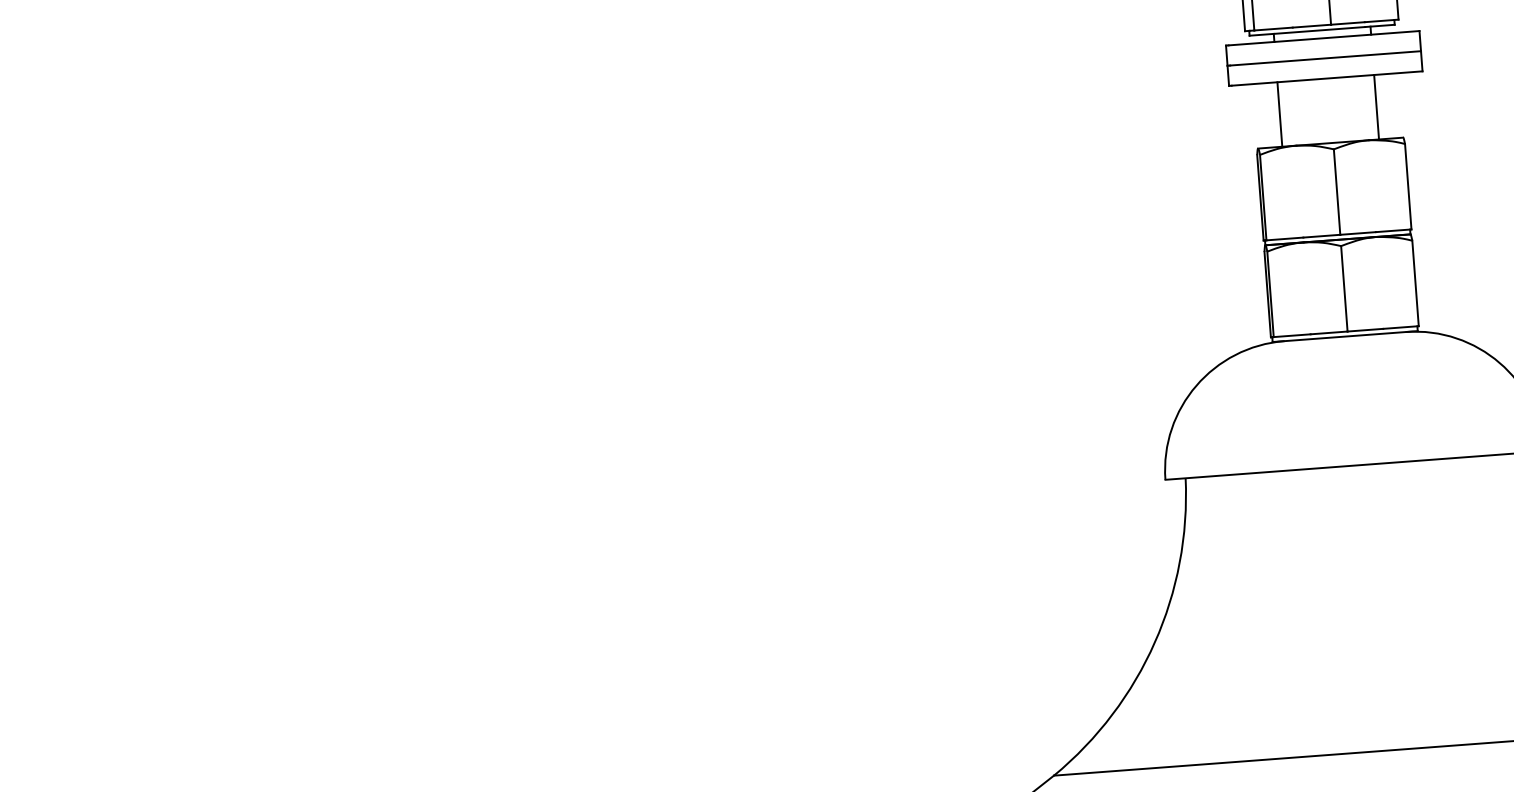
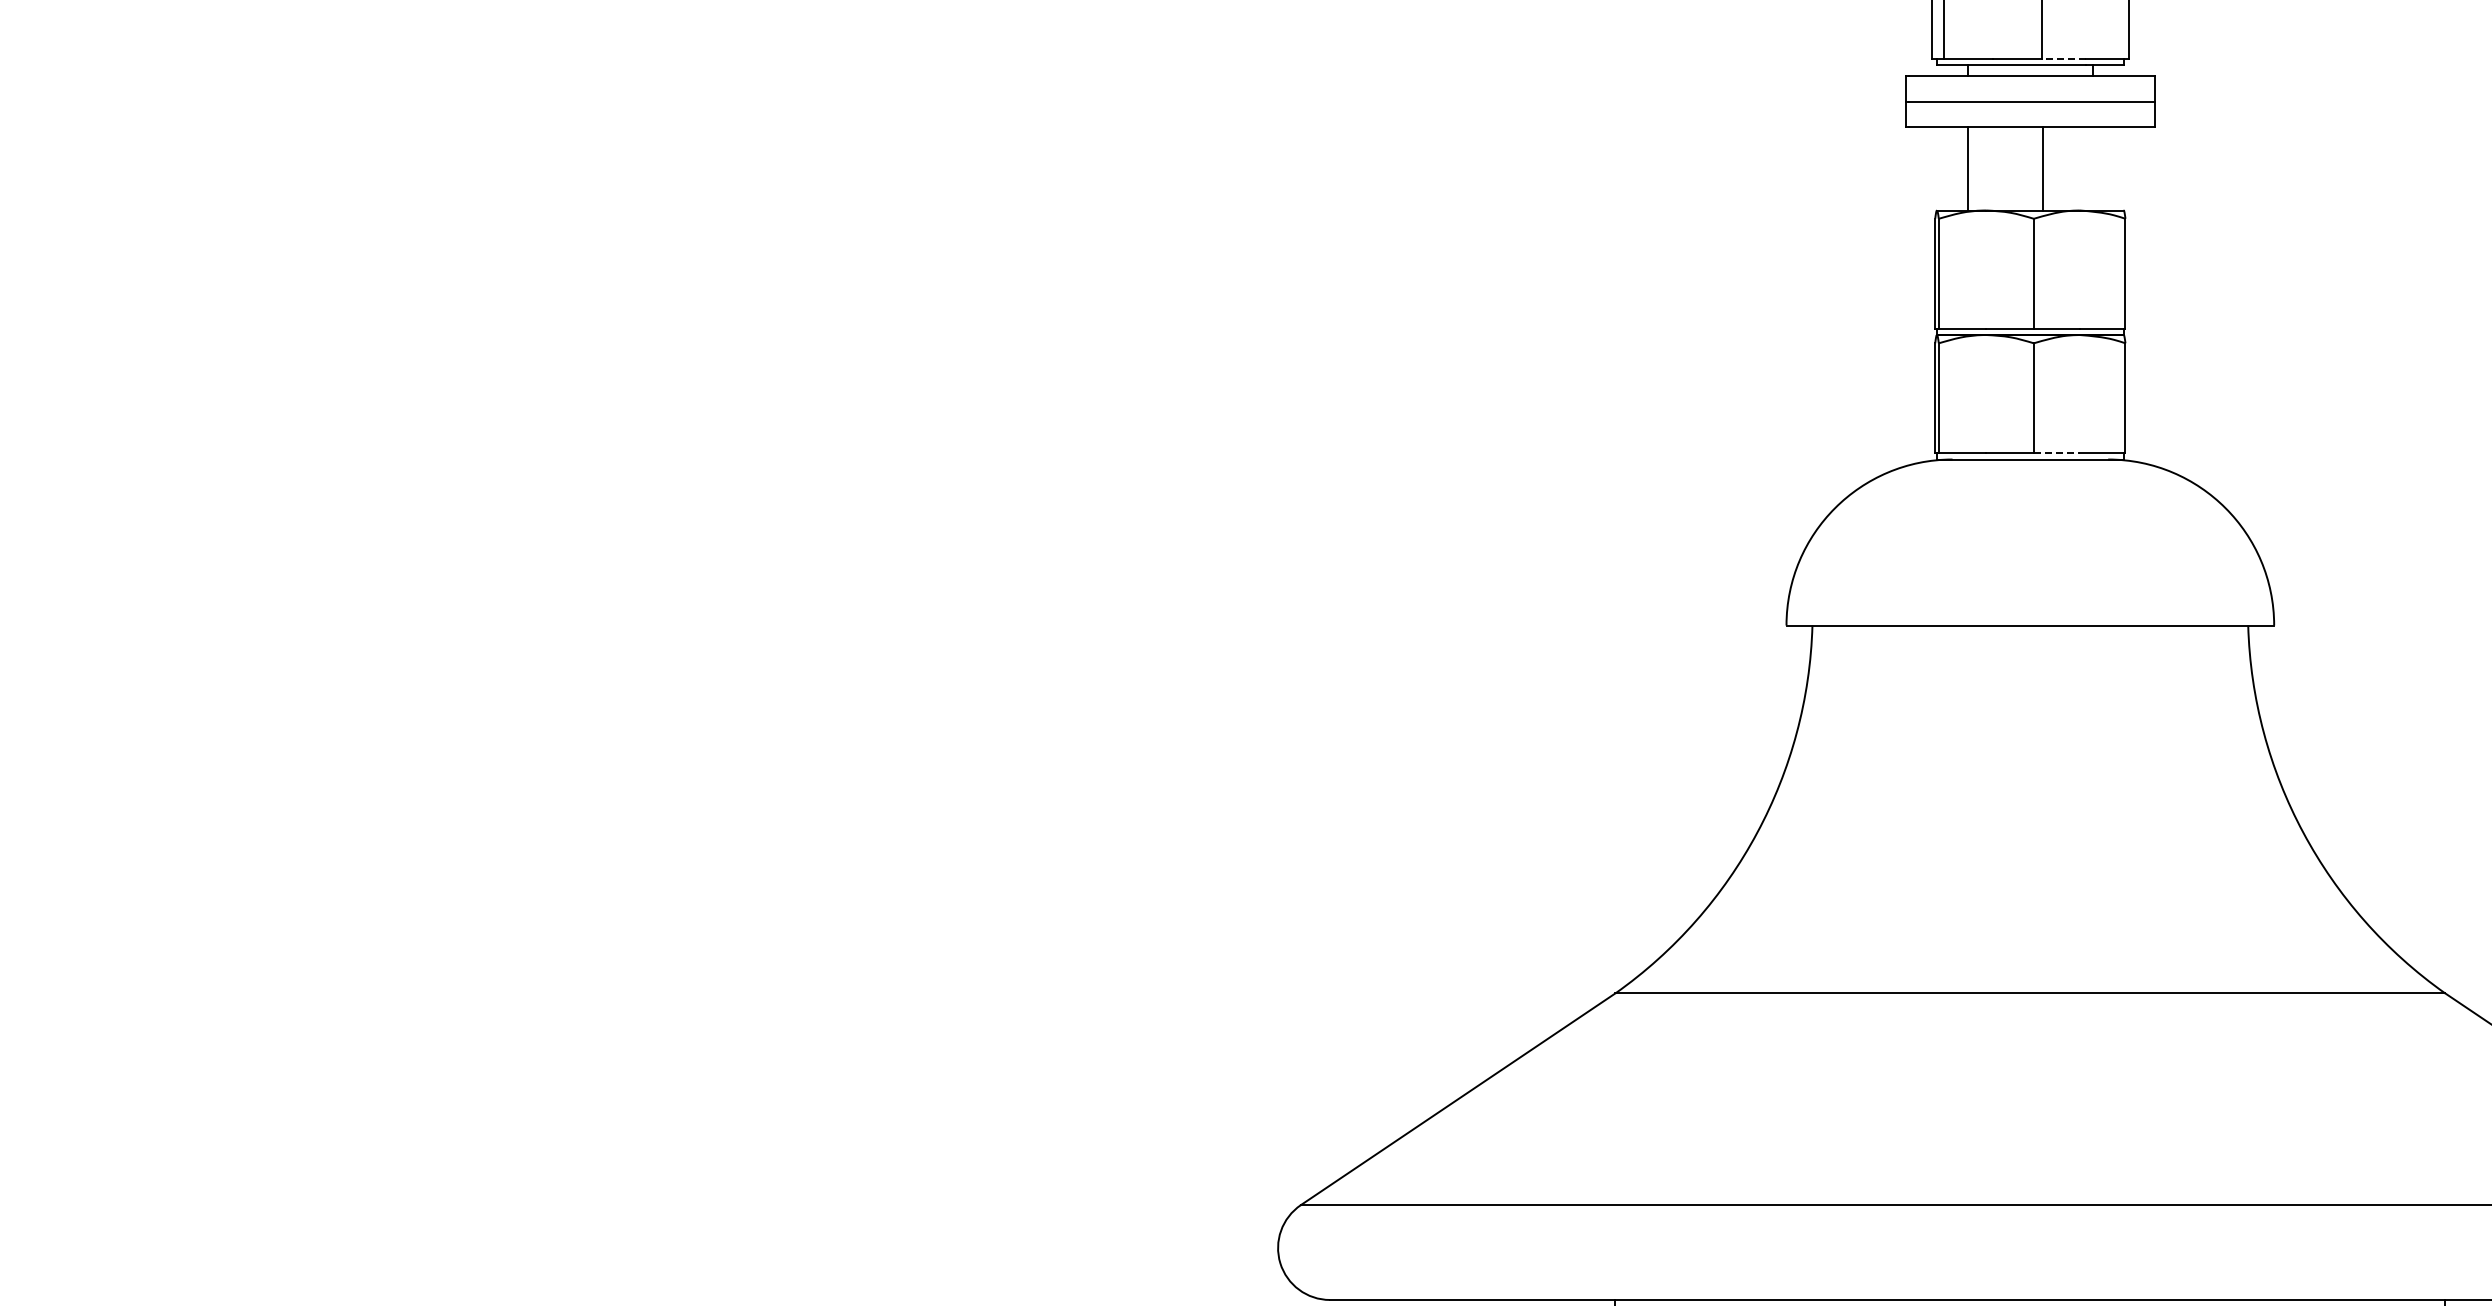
line: (1348, 23) -> (2064, 59), solid -> dashed
line: (1376, 106) -> (2042, 168), moved
line: (1365, 330) -> (2056, 453), solid -> dashed

